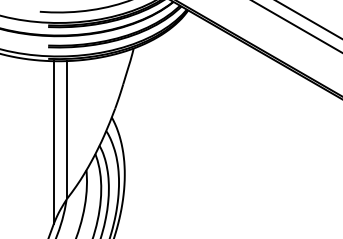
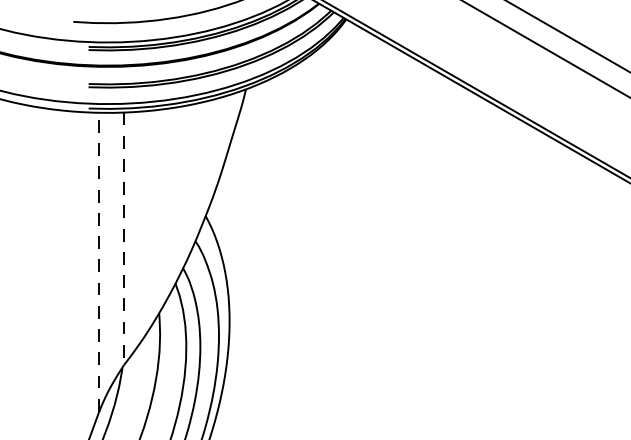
line: (67, 129) -> (124, 238), solid -> dashed
line: (53, 141) -> (98, 260), solid -> dashed

